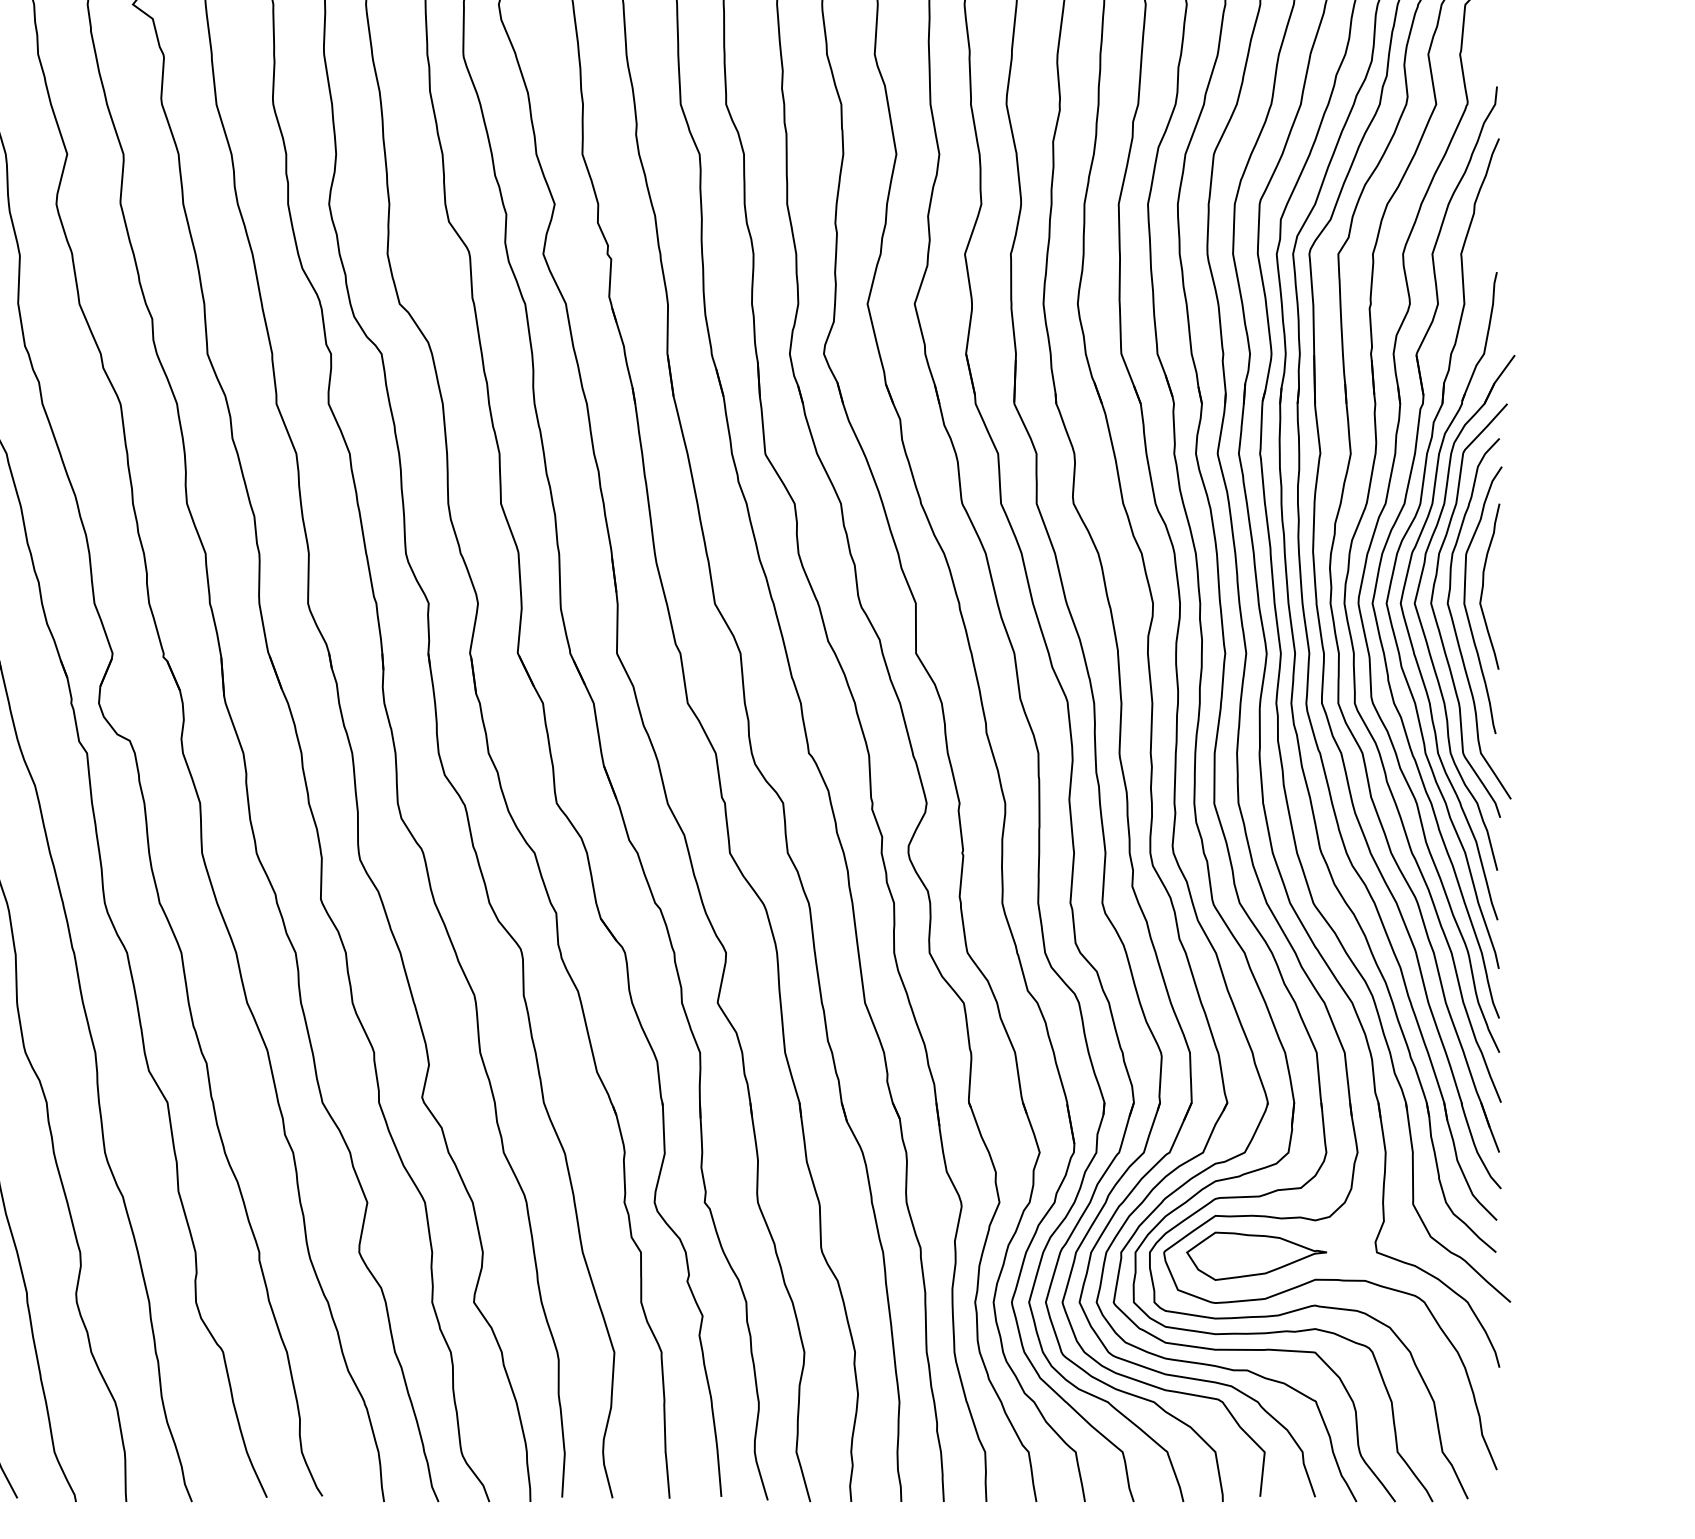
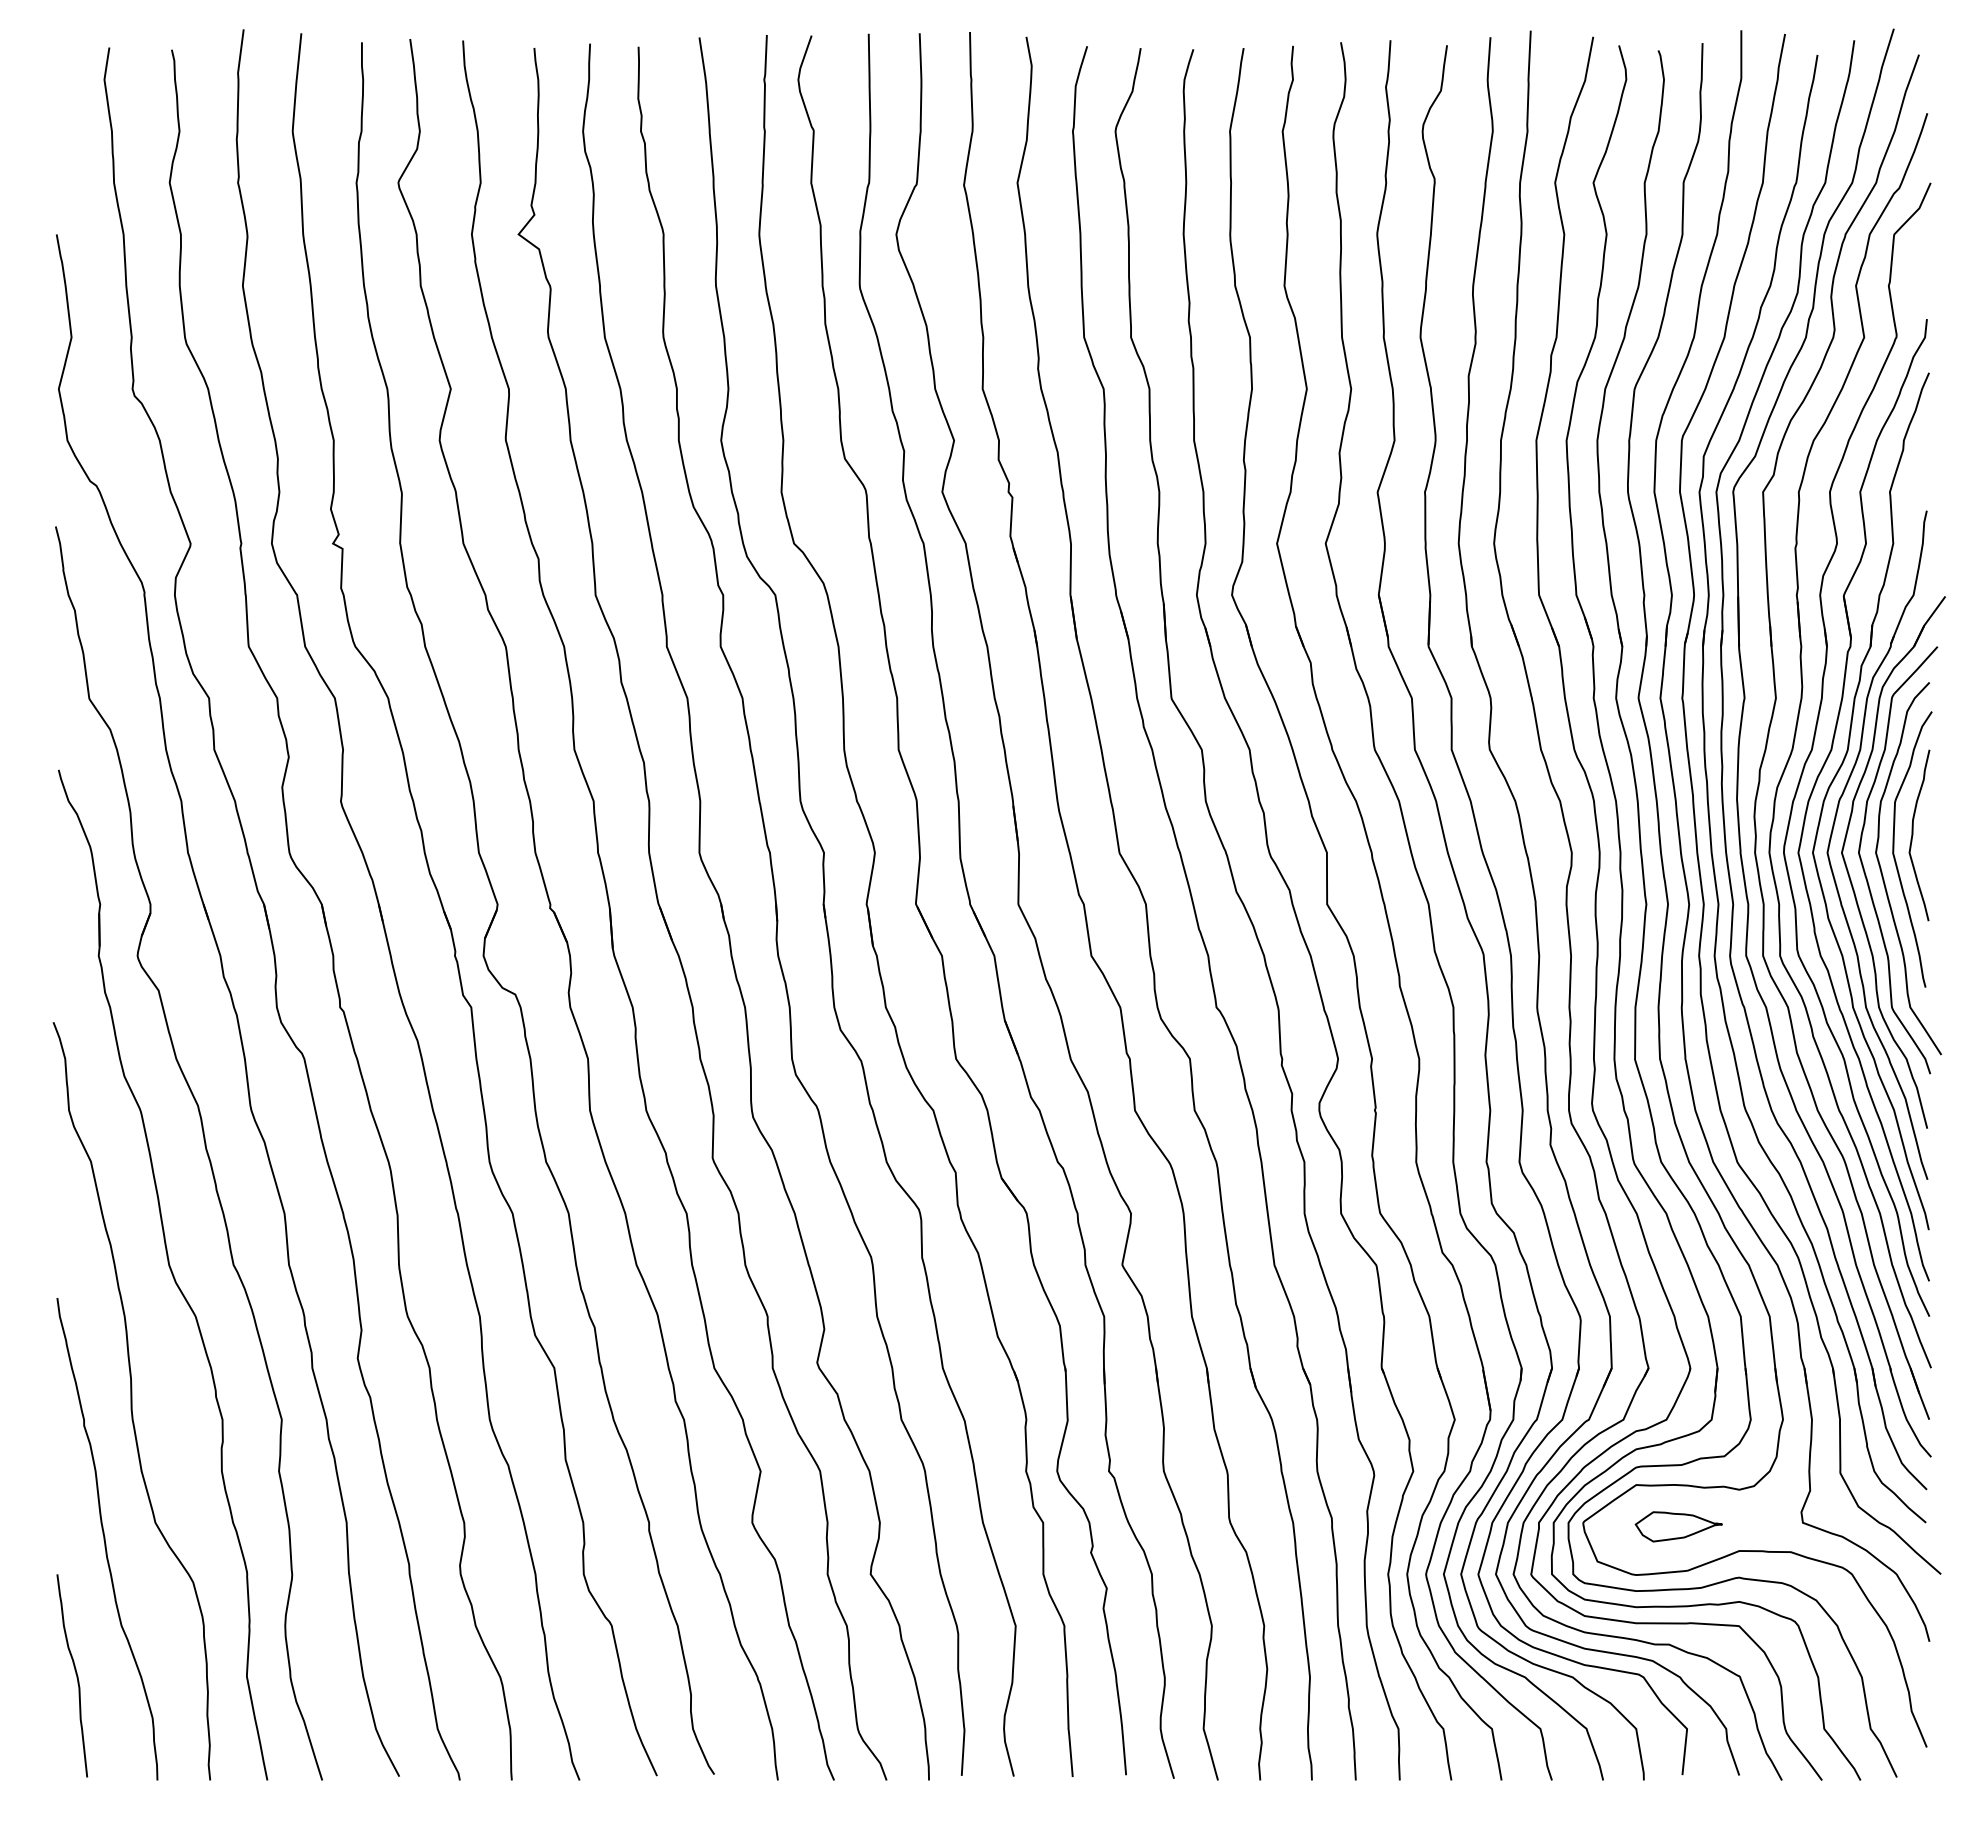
part: (1256, 1256) -> (1678, 1526), size x0.6

